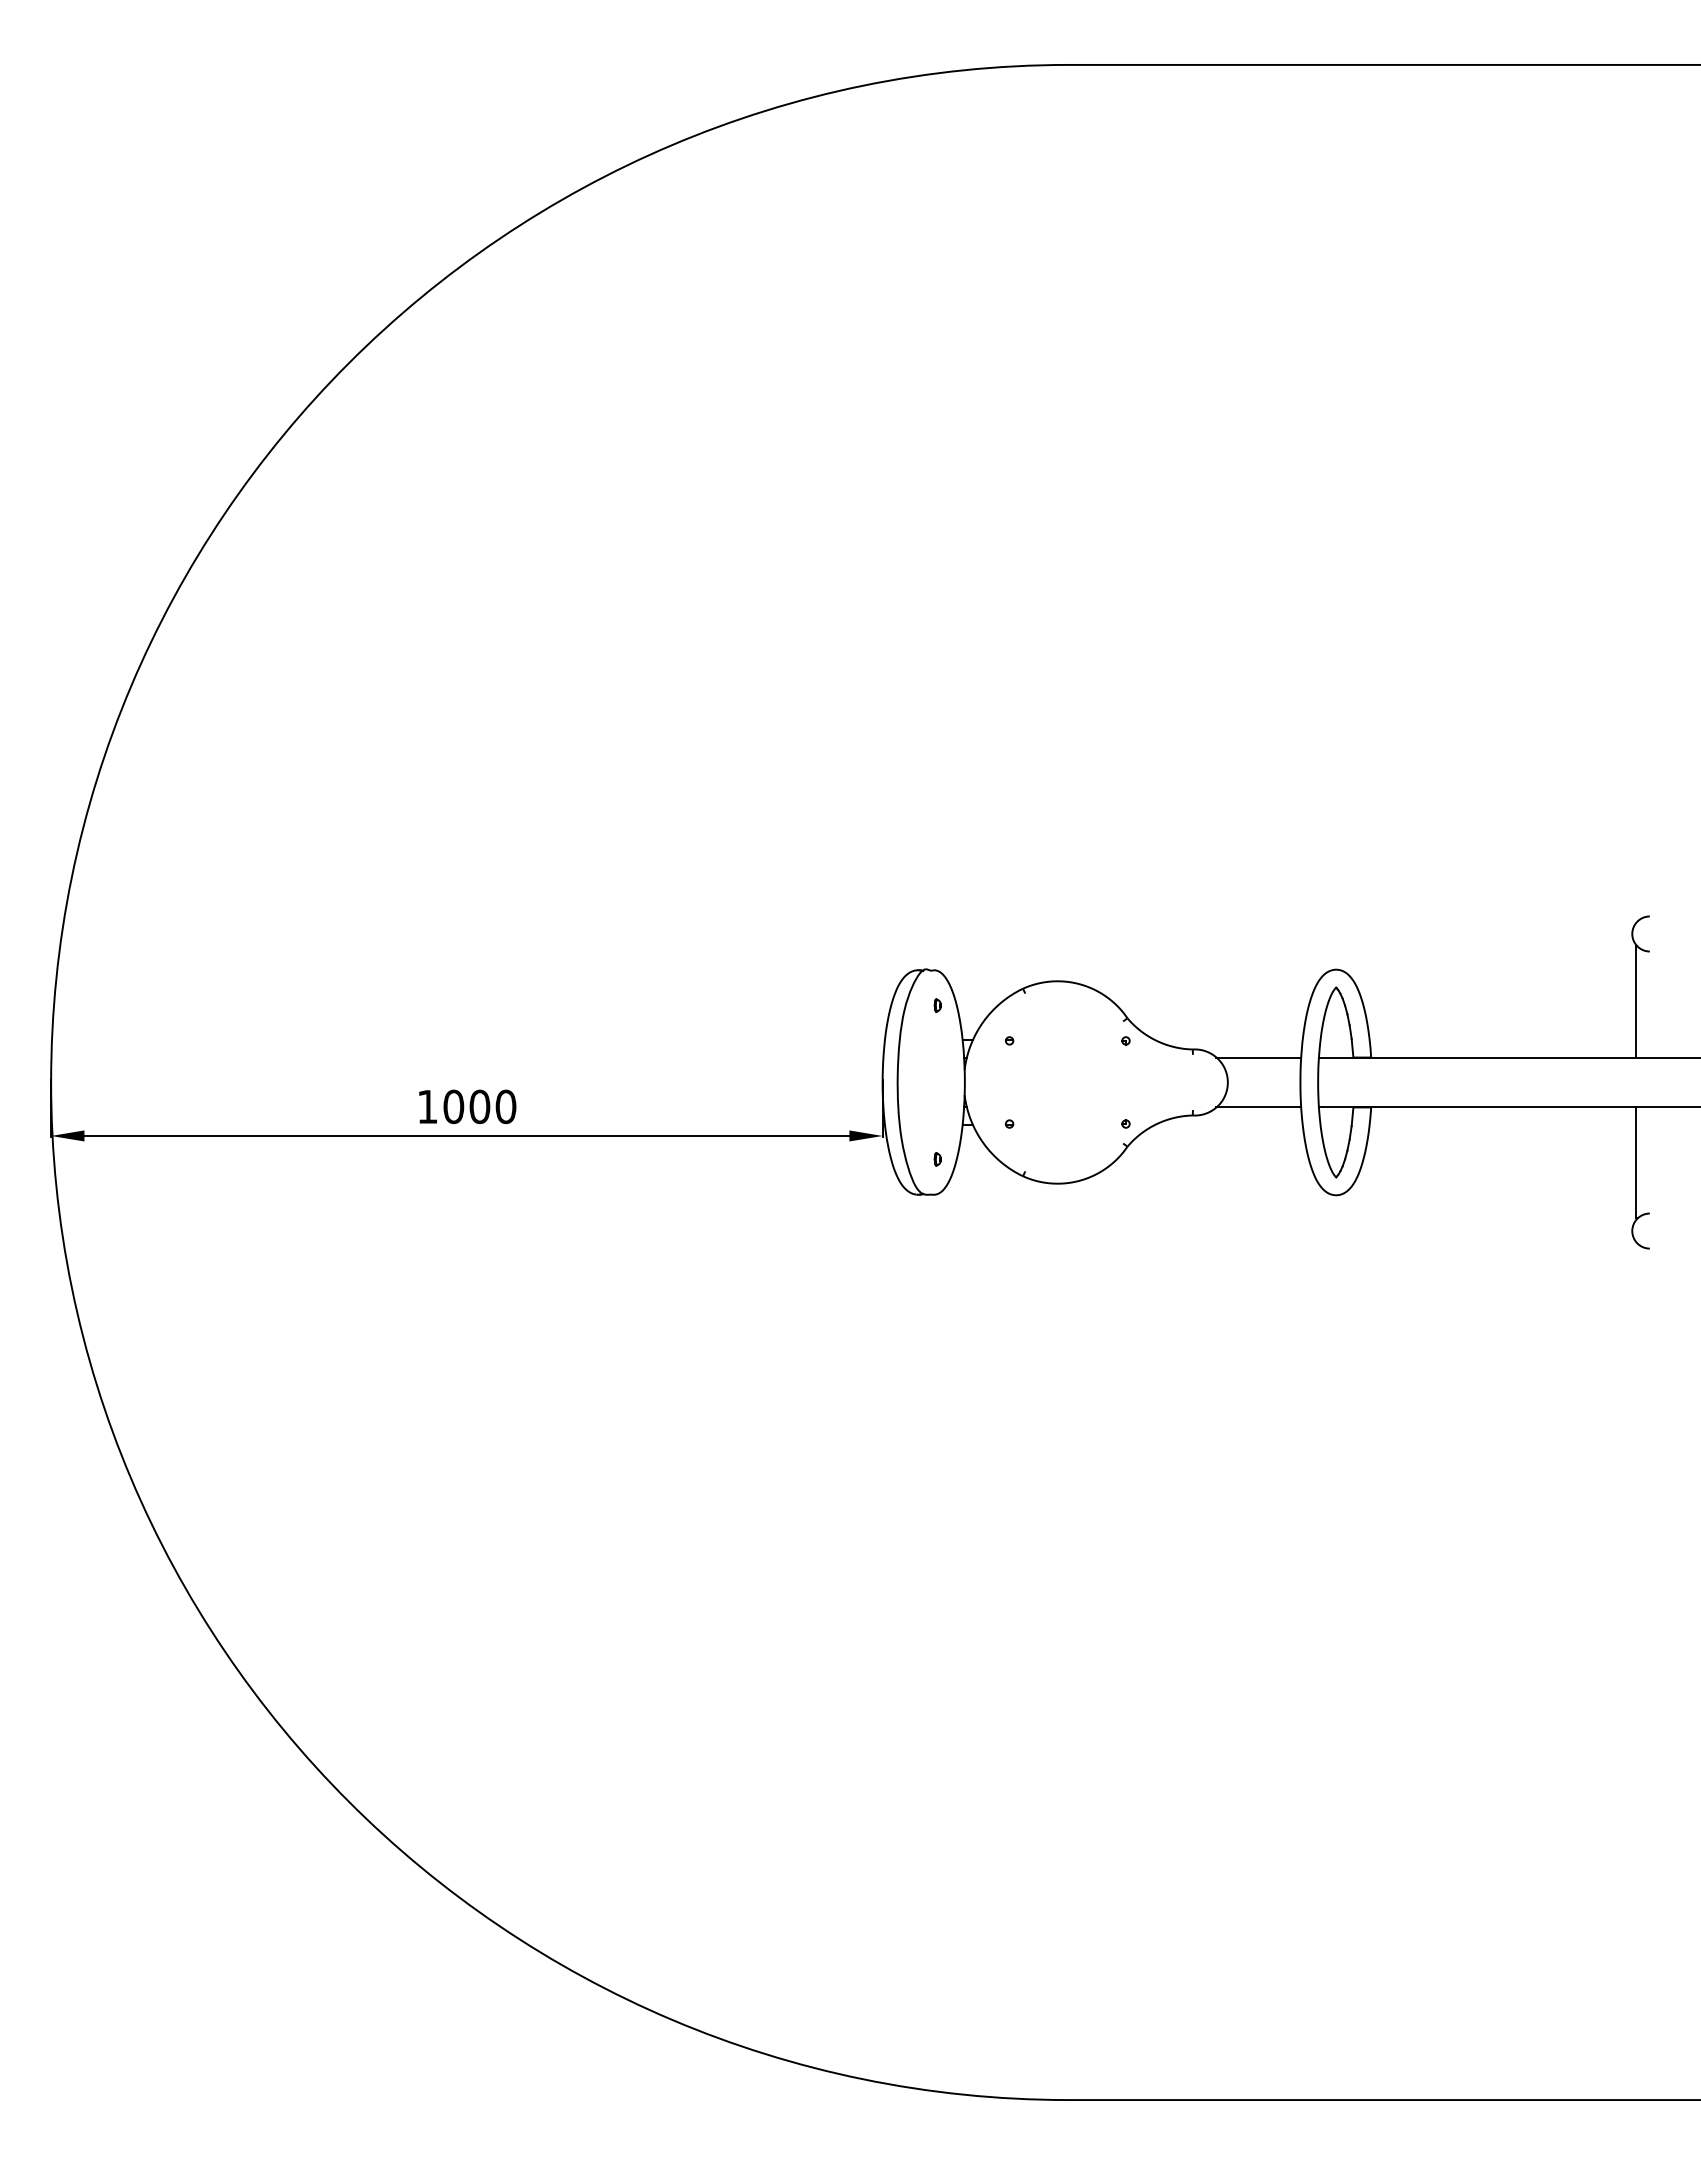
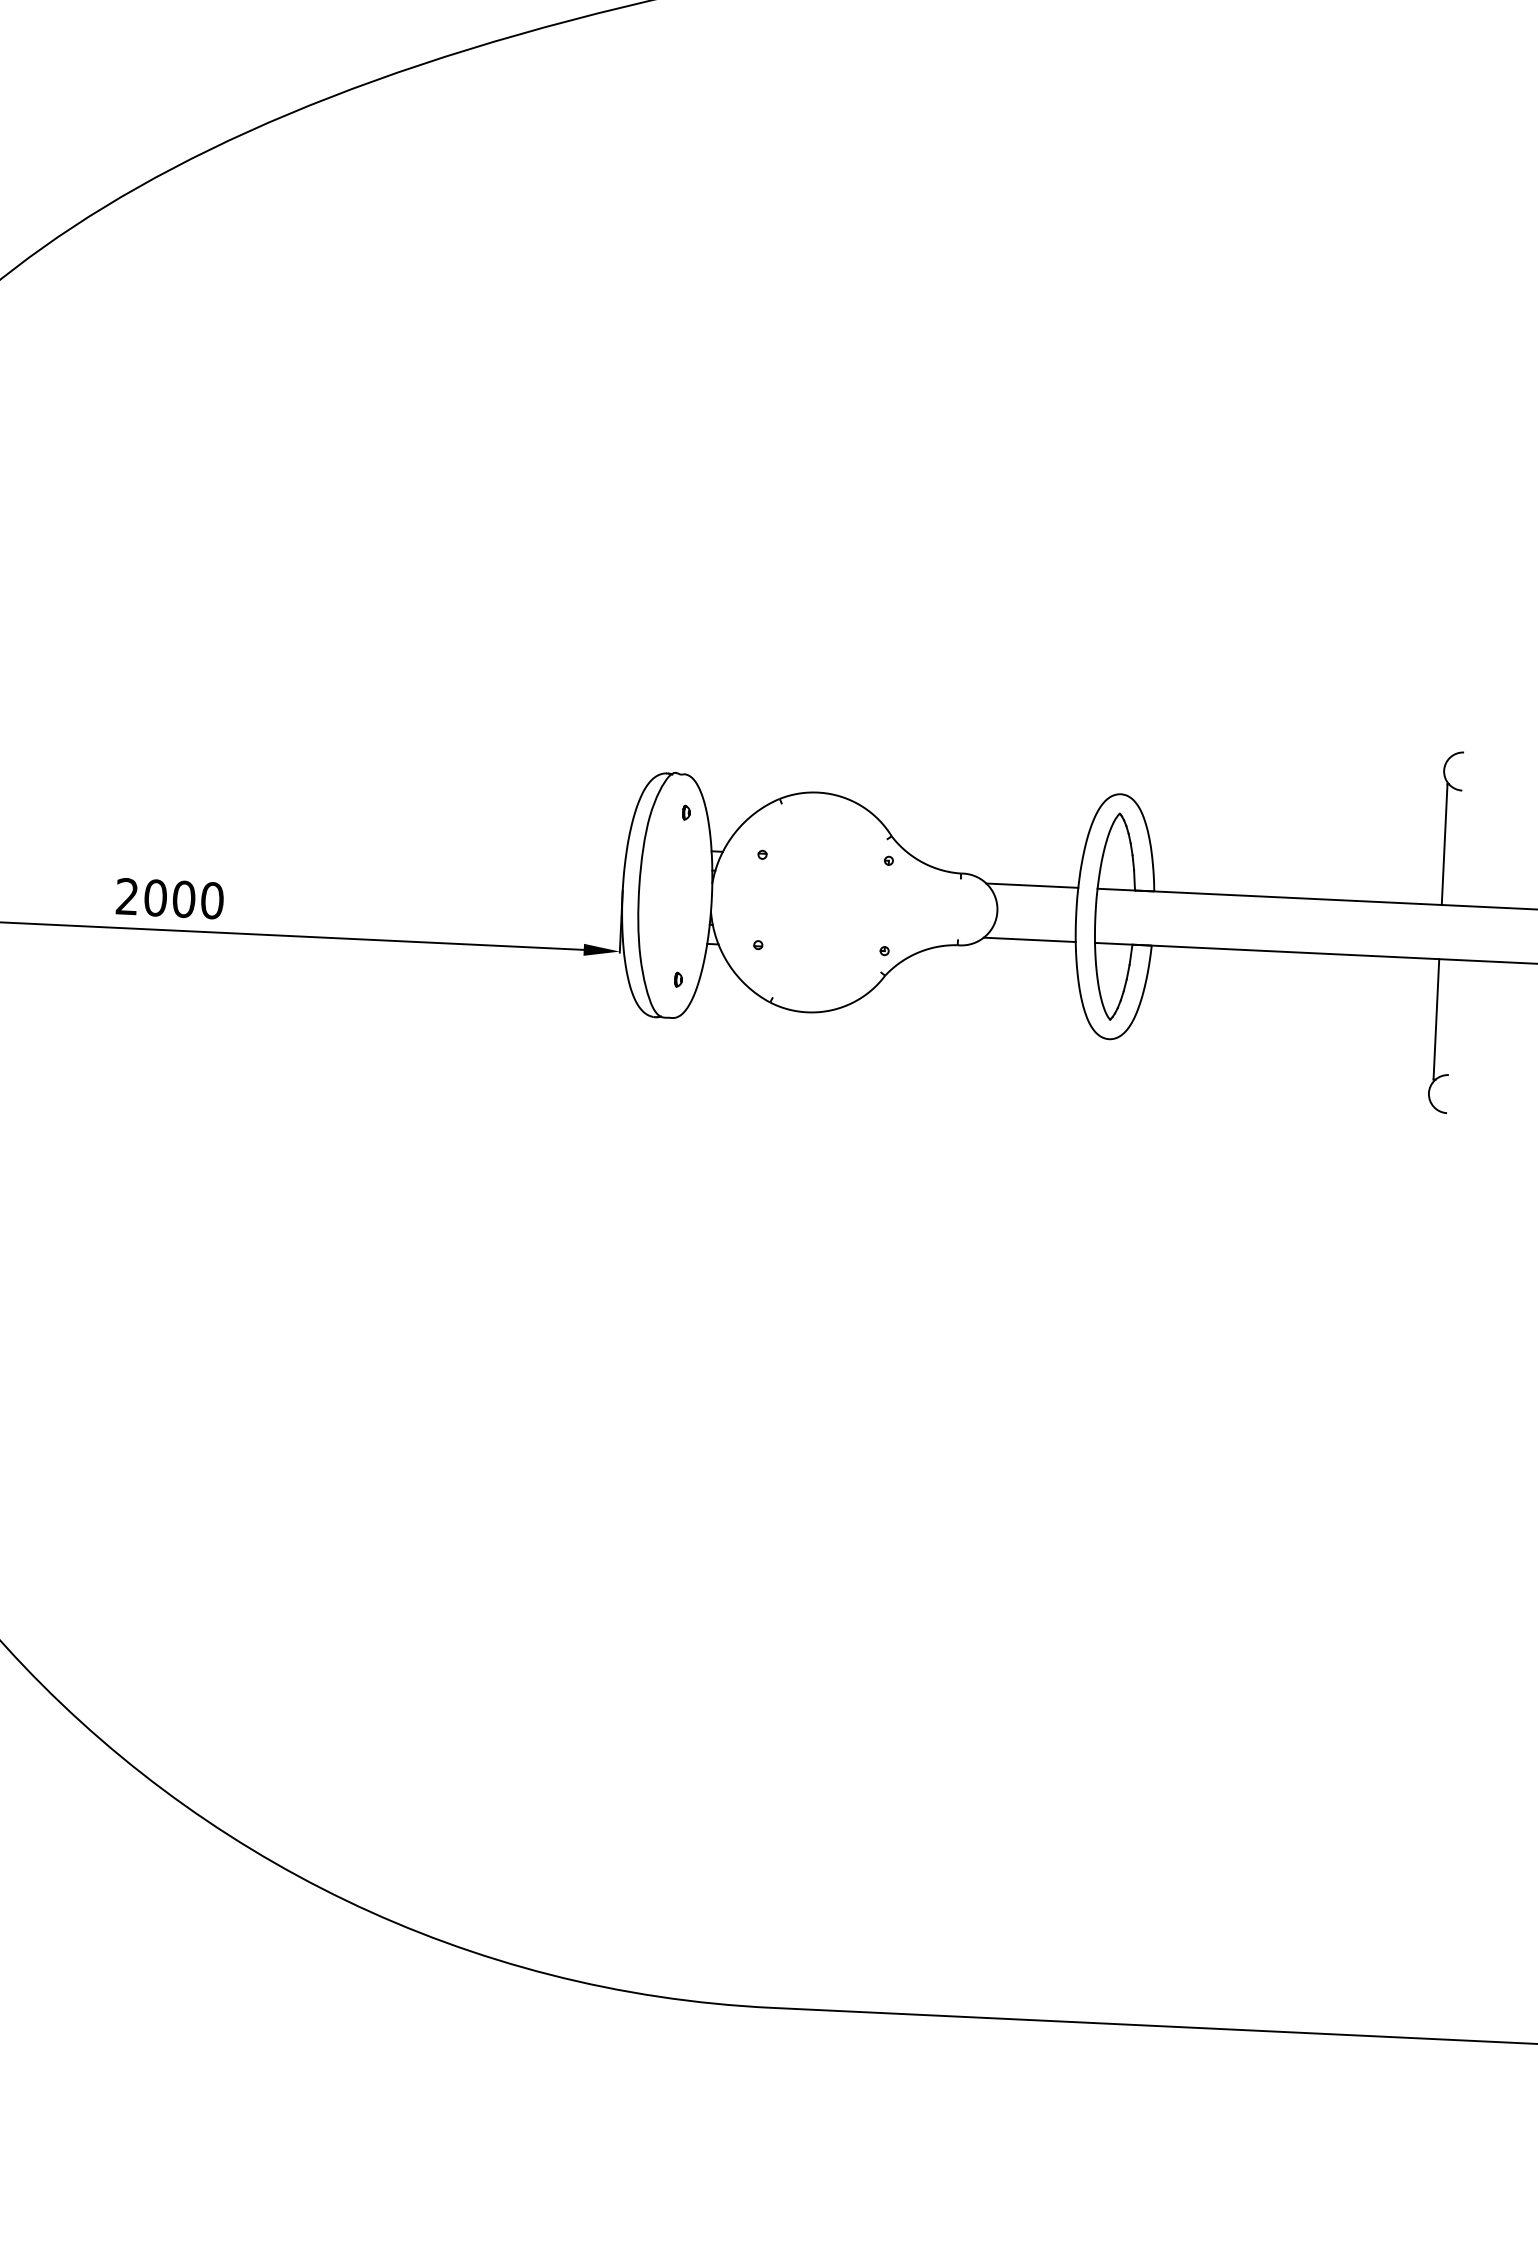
text: (426, 1106) -> (126, 896), 1000 -> 2000

